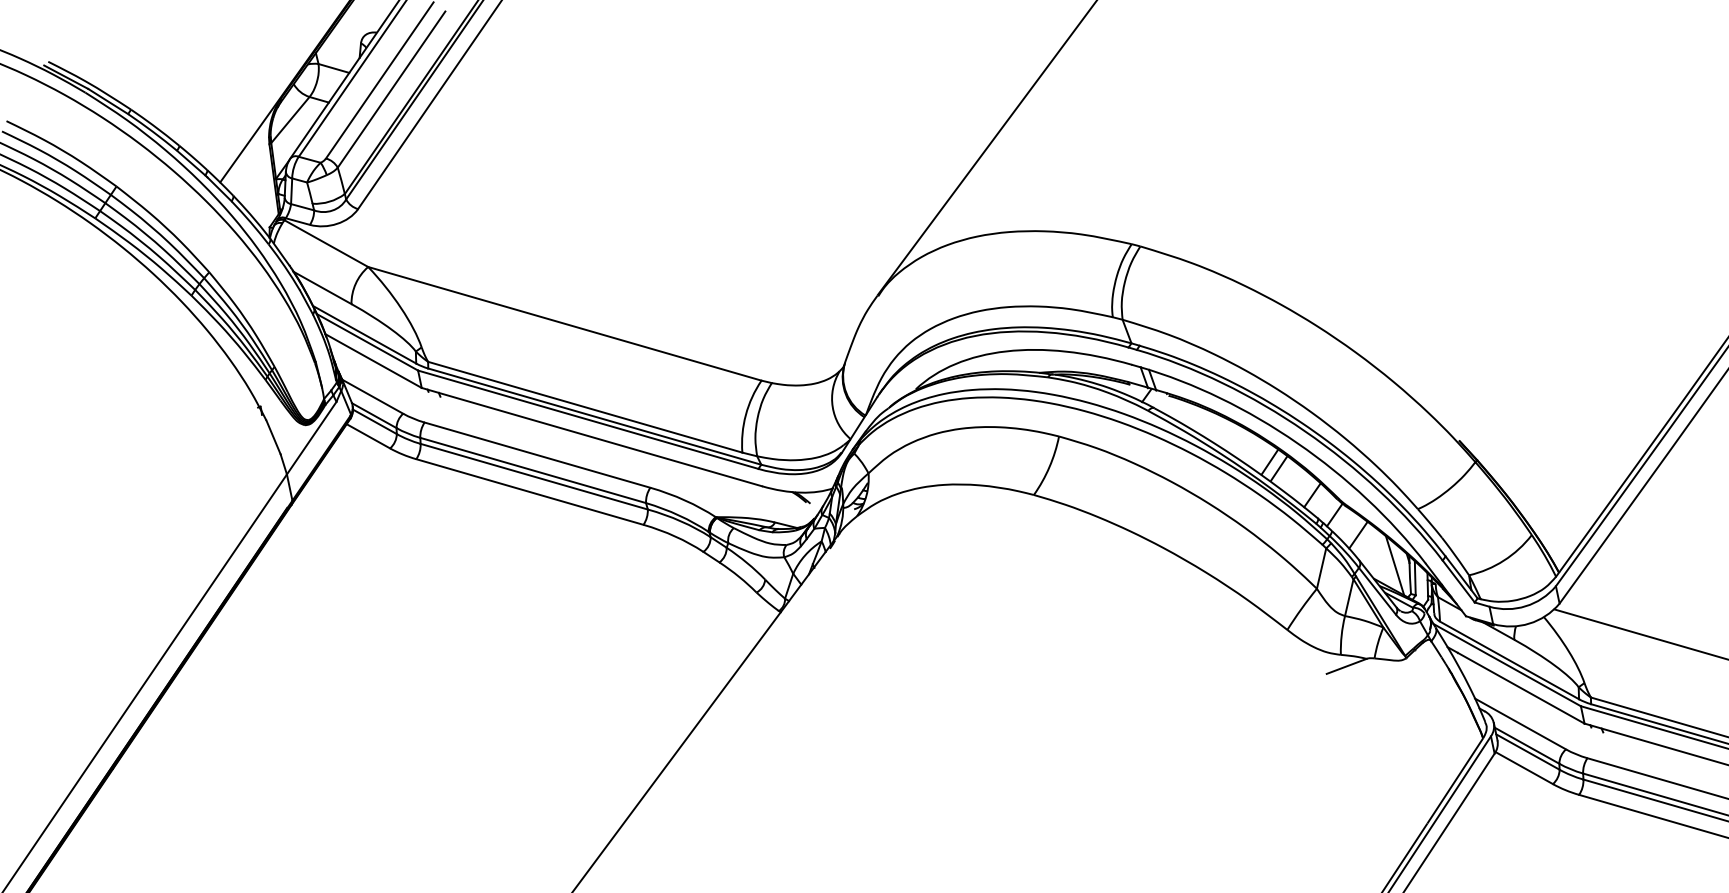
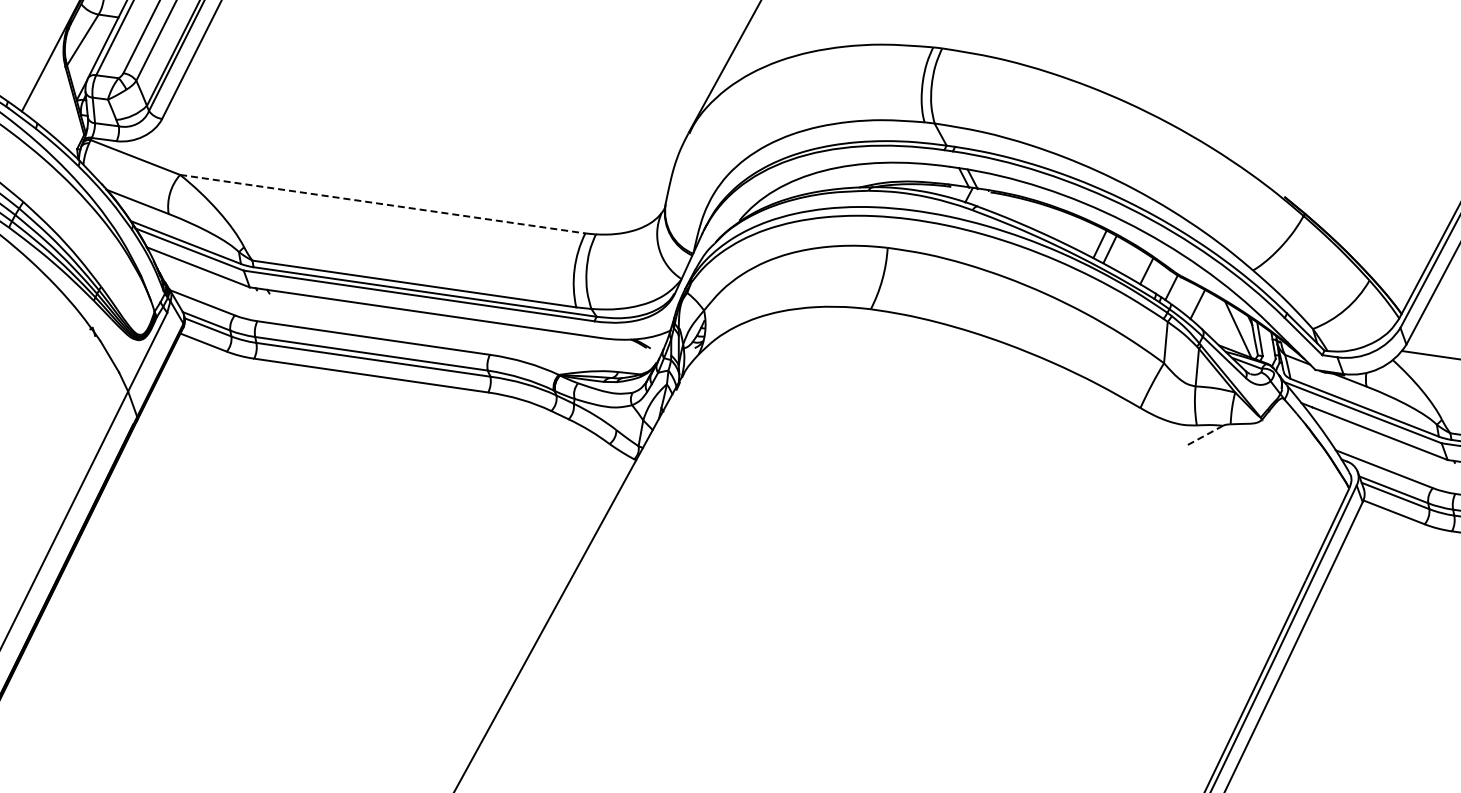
line: (564, 323) -> (382, 203), solid -> dashed
line: (1346, 666) -> (1204, 436), solid -> dashed

